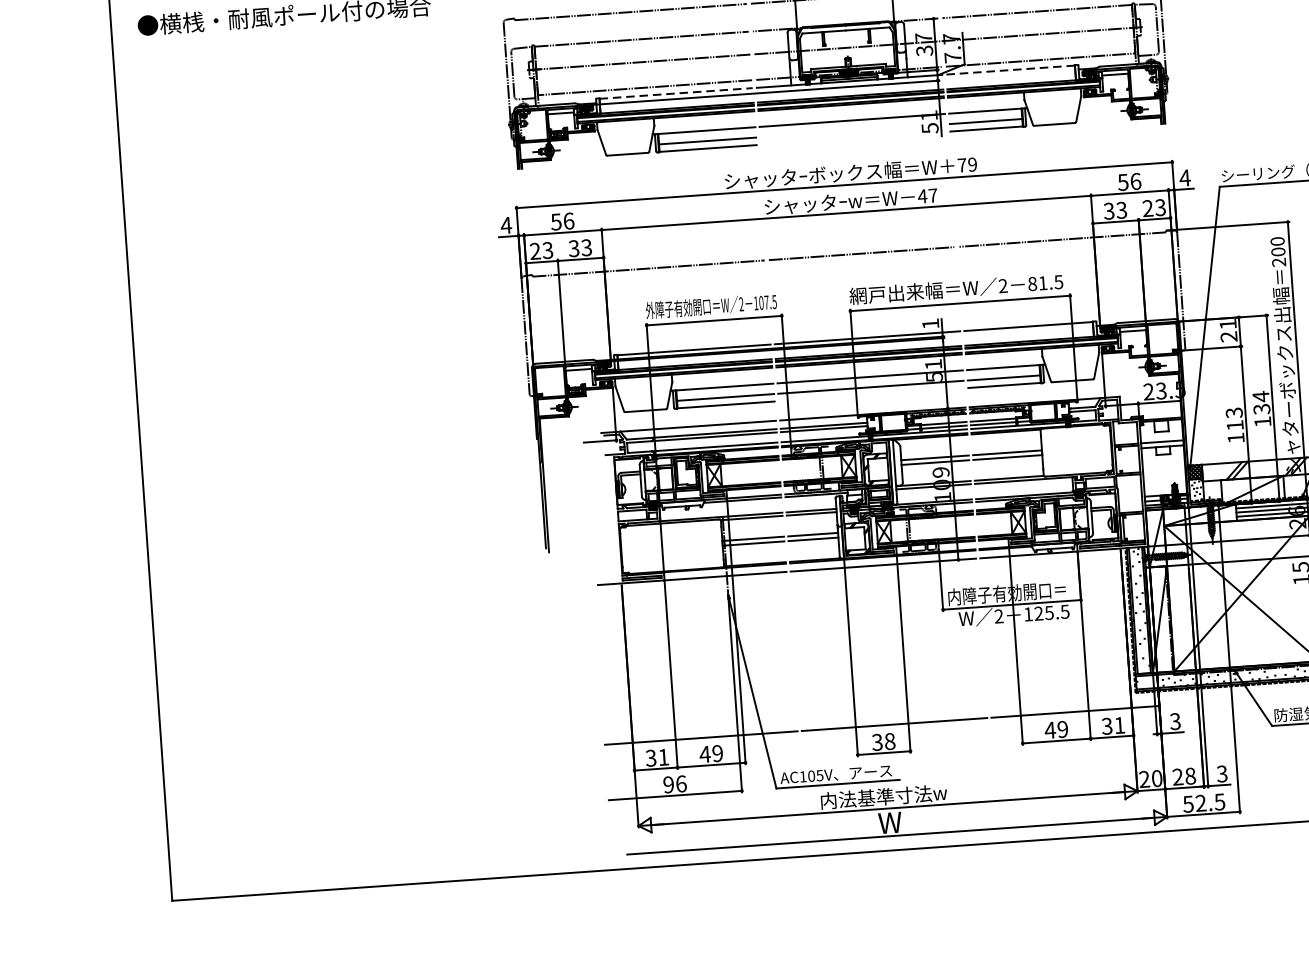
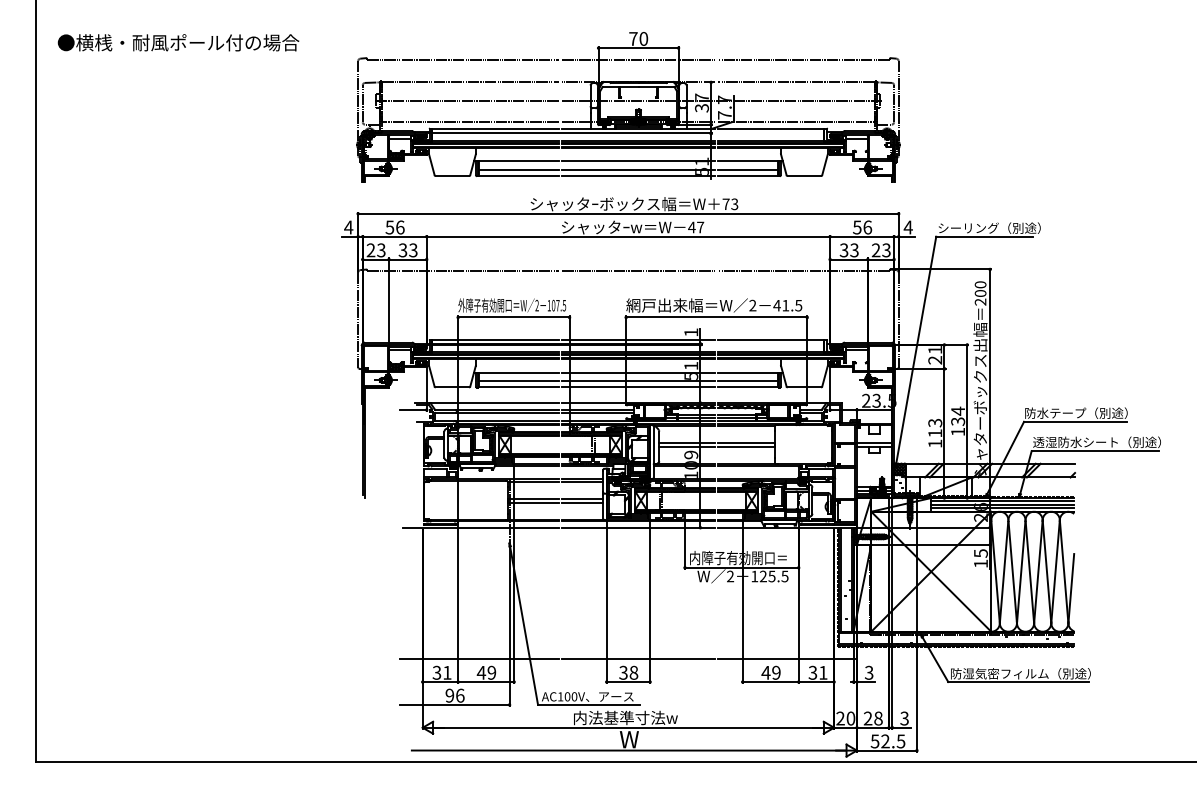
line: (1010, 69) -> (771, 128), dashed -> solid
line: (677, 92) -> (496, 128), dashed -> solid
line: (852, 130) -> (638, 169), added
line: (853, 137) -> (638, 175), added
text: (972, 164) -> (734, 204), 79 -> 73
text: (1031, 283) -> (776, 305), 81.5 -> 41.5
line: (871, 395) -> (638, 387), added
text: (819, 775) -> (574, 696), AC105V -> AC100V

